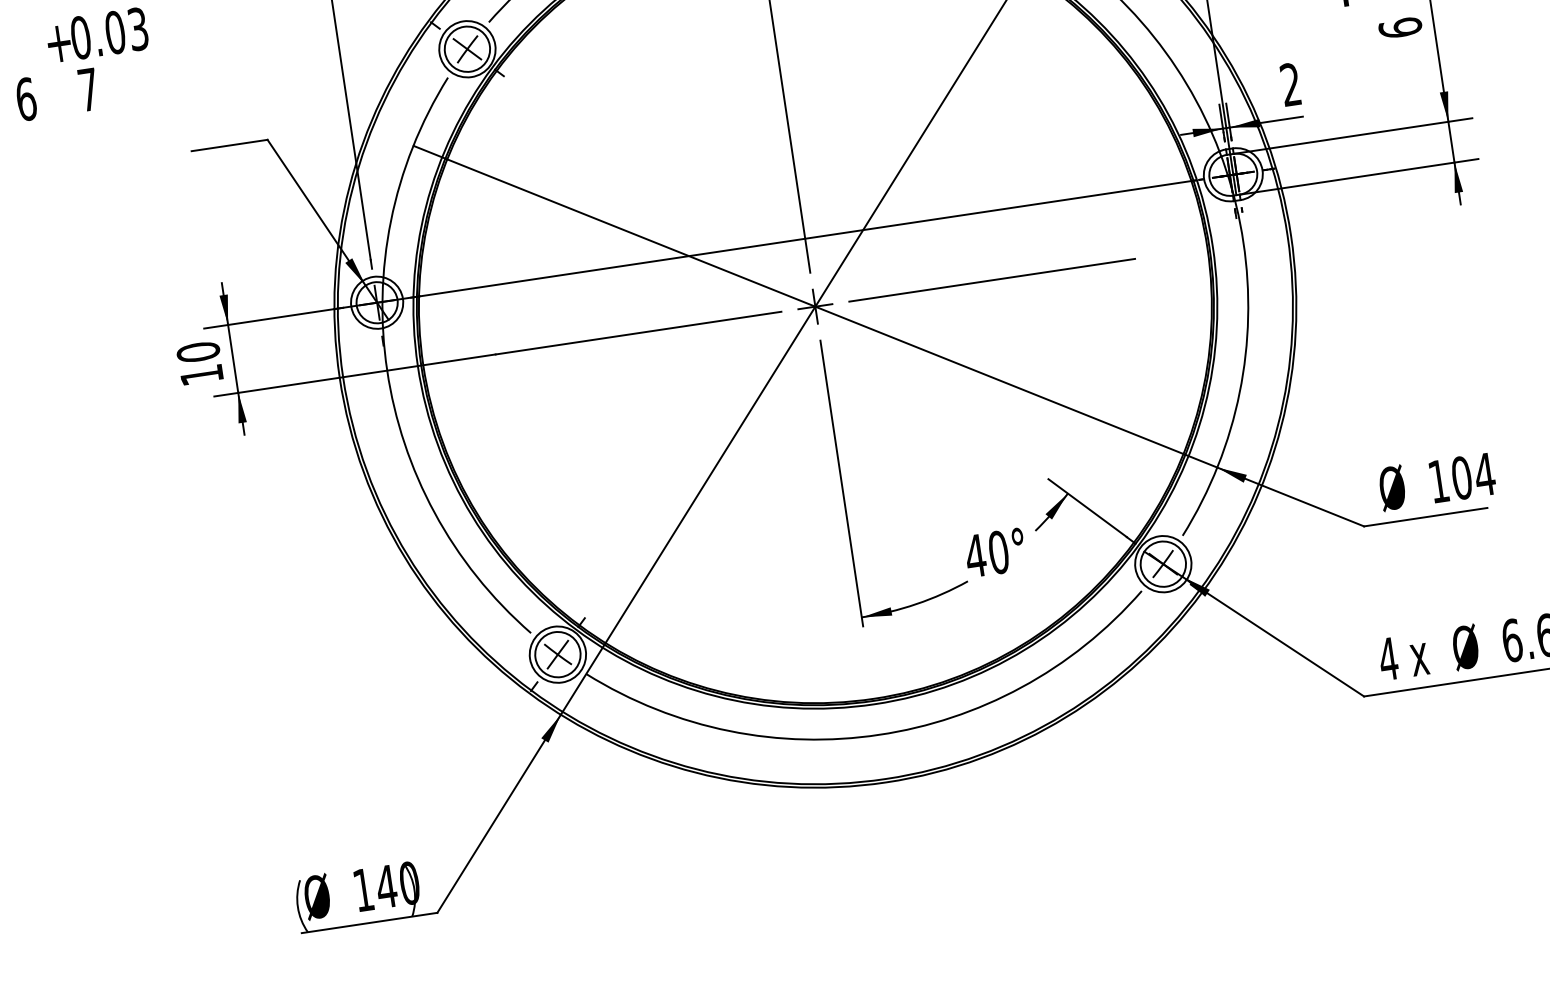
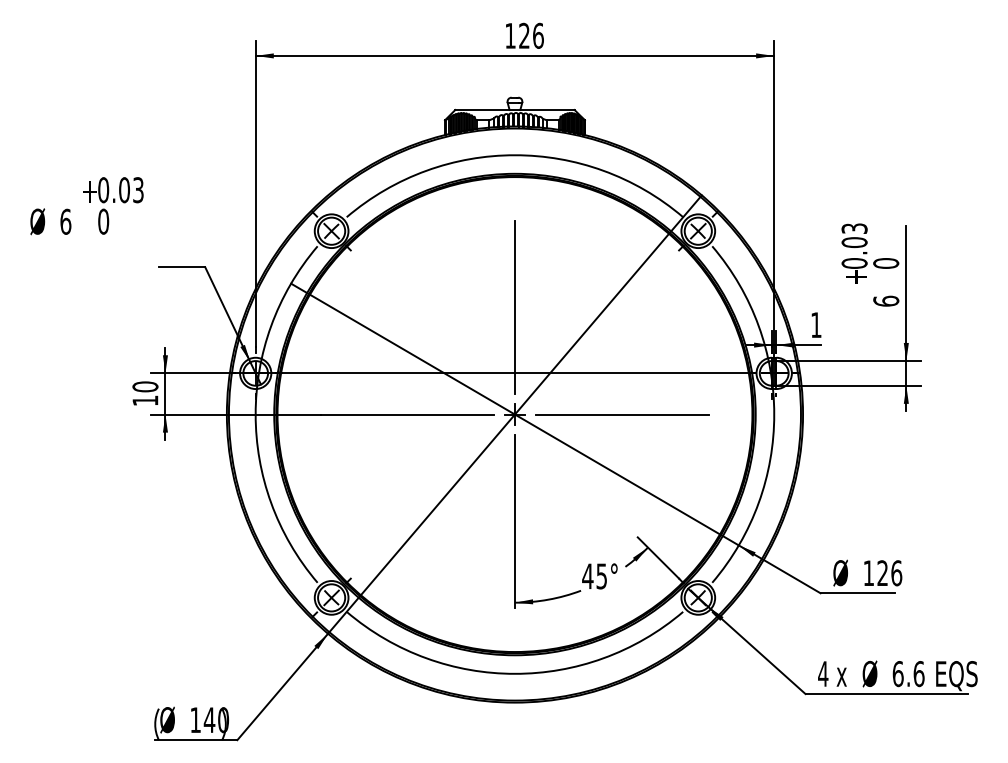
text: (1291, 83) -> (816, 324), 2 -> 1
text: (88, 89) -> (103, 221), 7 -> 0
text: (1473, 476) -> (889, 573), 104 -> 126
text: (998, 552) -> (601, 576), 40° -> 45°

